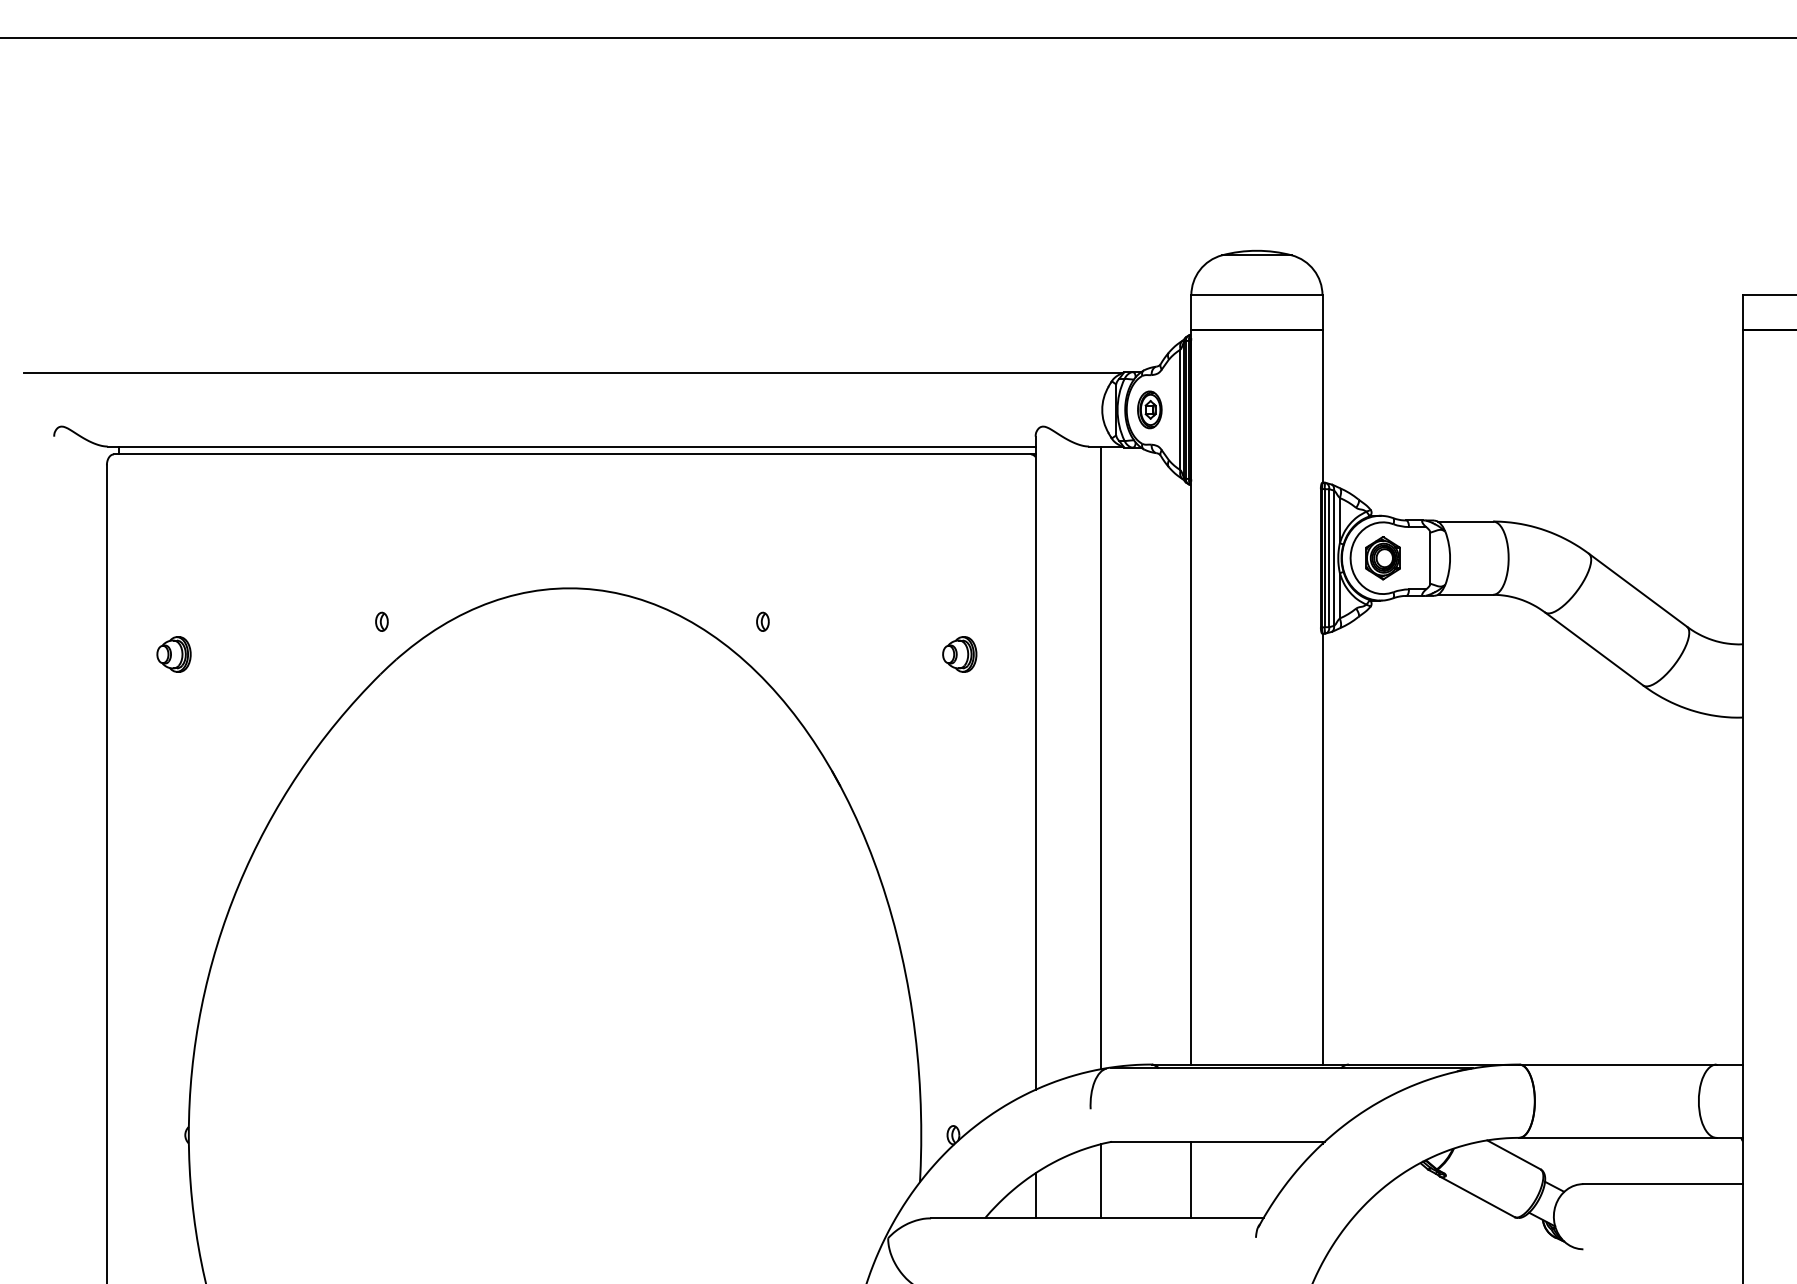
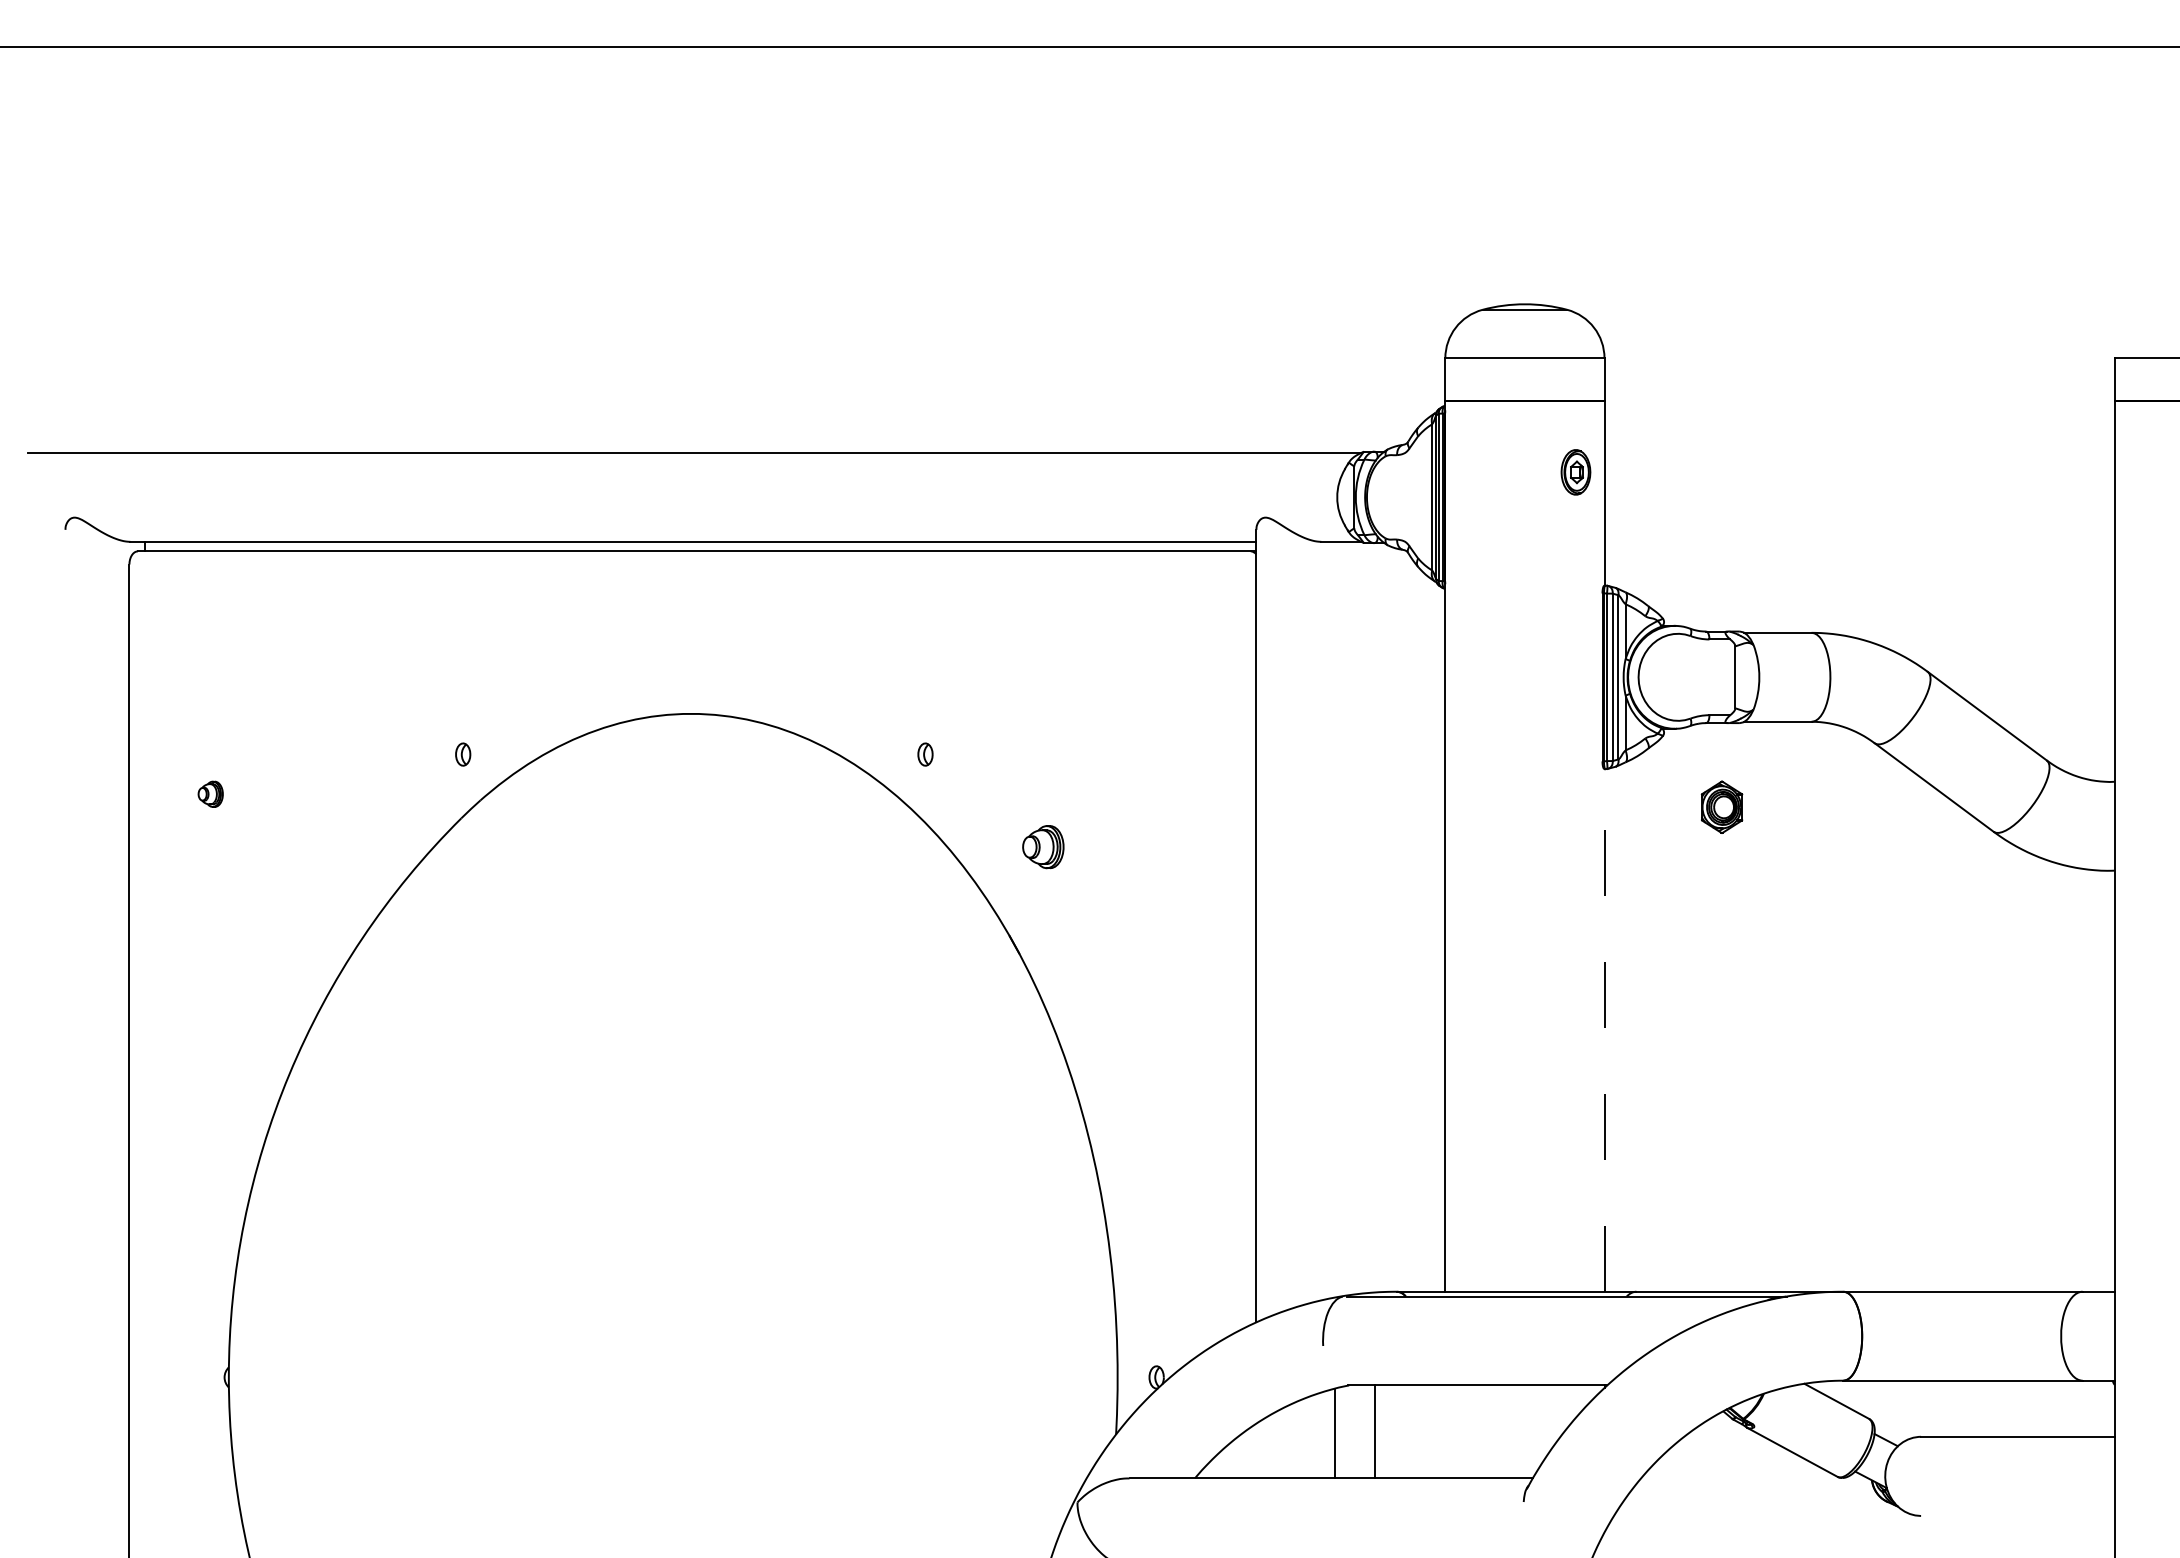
part: (1149, 410) -> (1575, 472), moved
part: (1382, 557) -> (1721, 806), moved
part: (173, 654) -> (210, 794), size x0.6
part: (959, 654) -> (1043, 847), moved
line: (1100, 757) -> (1335, 919), removed
line: (1322, 848) -> (1604, 1029), solid -> dashed
line: (1191, 1179) -> (1375, 1431), moved
line: (1035, 1195) -> (1256, 1450), removed

